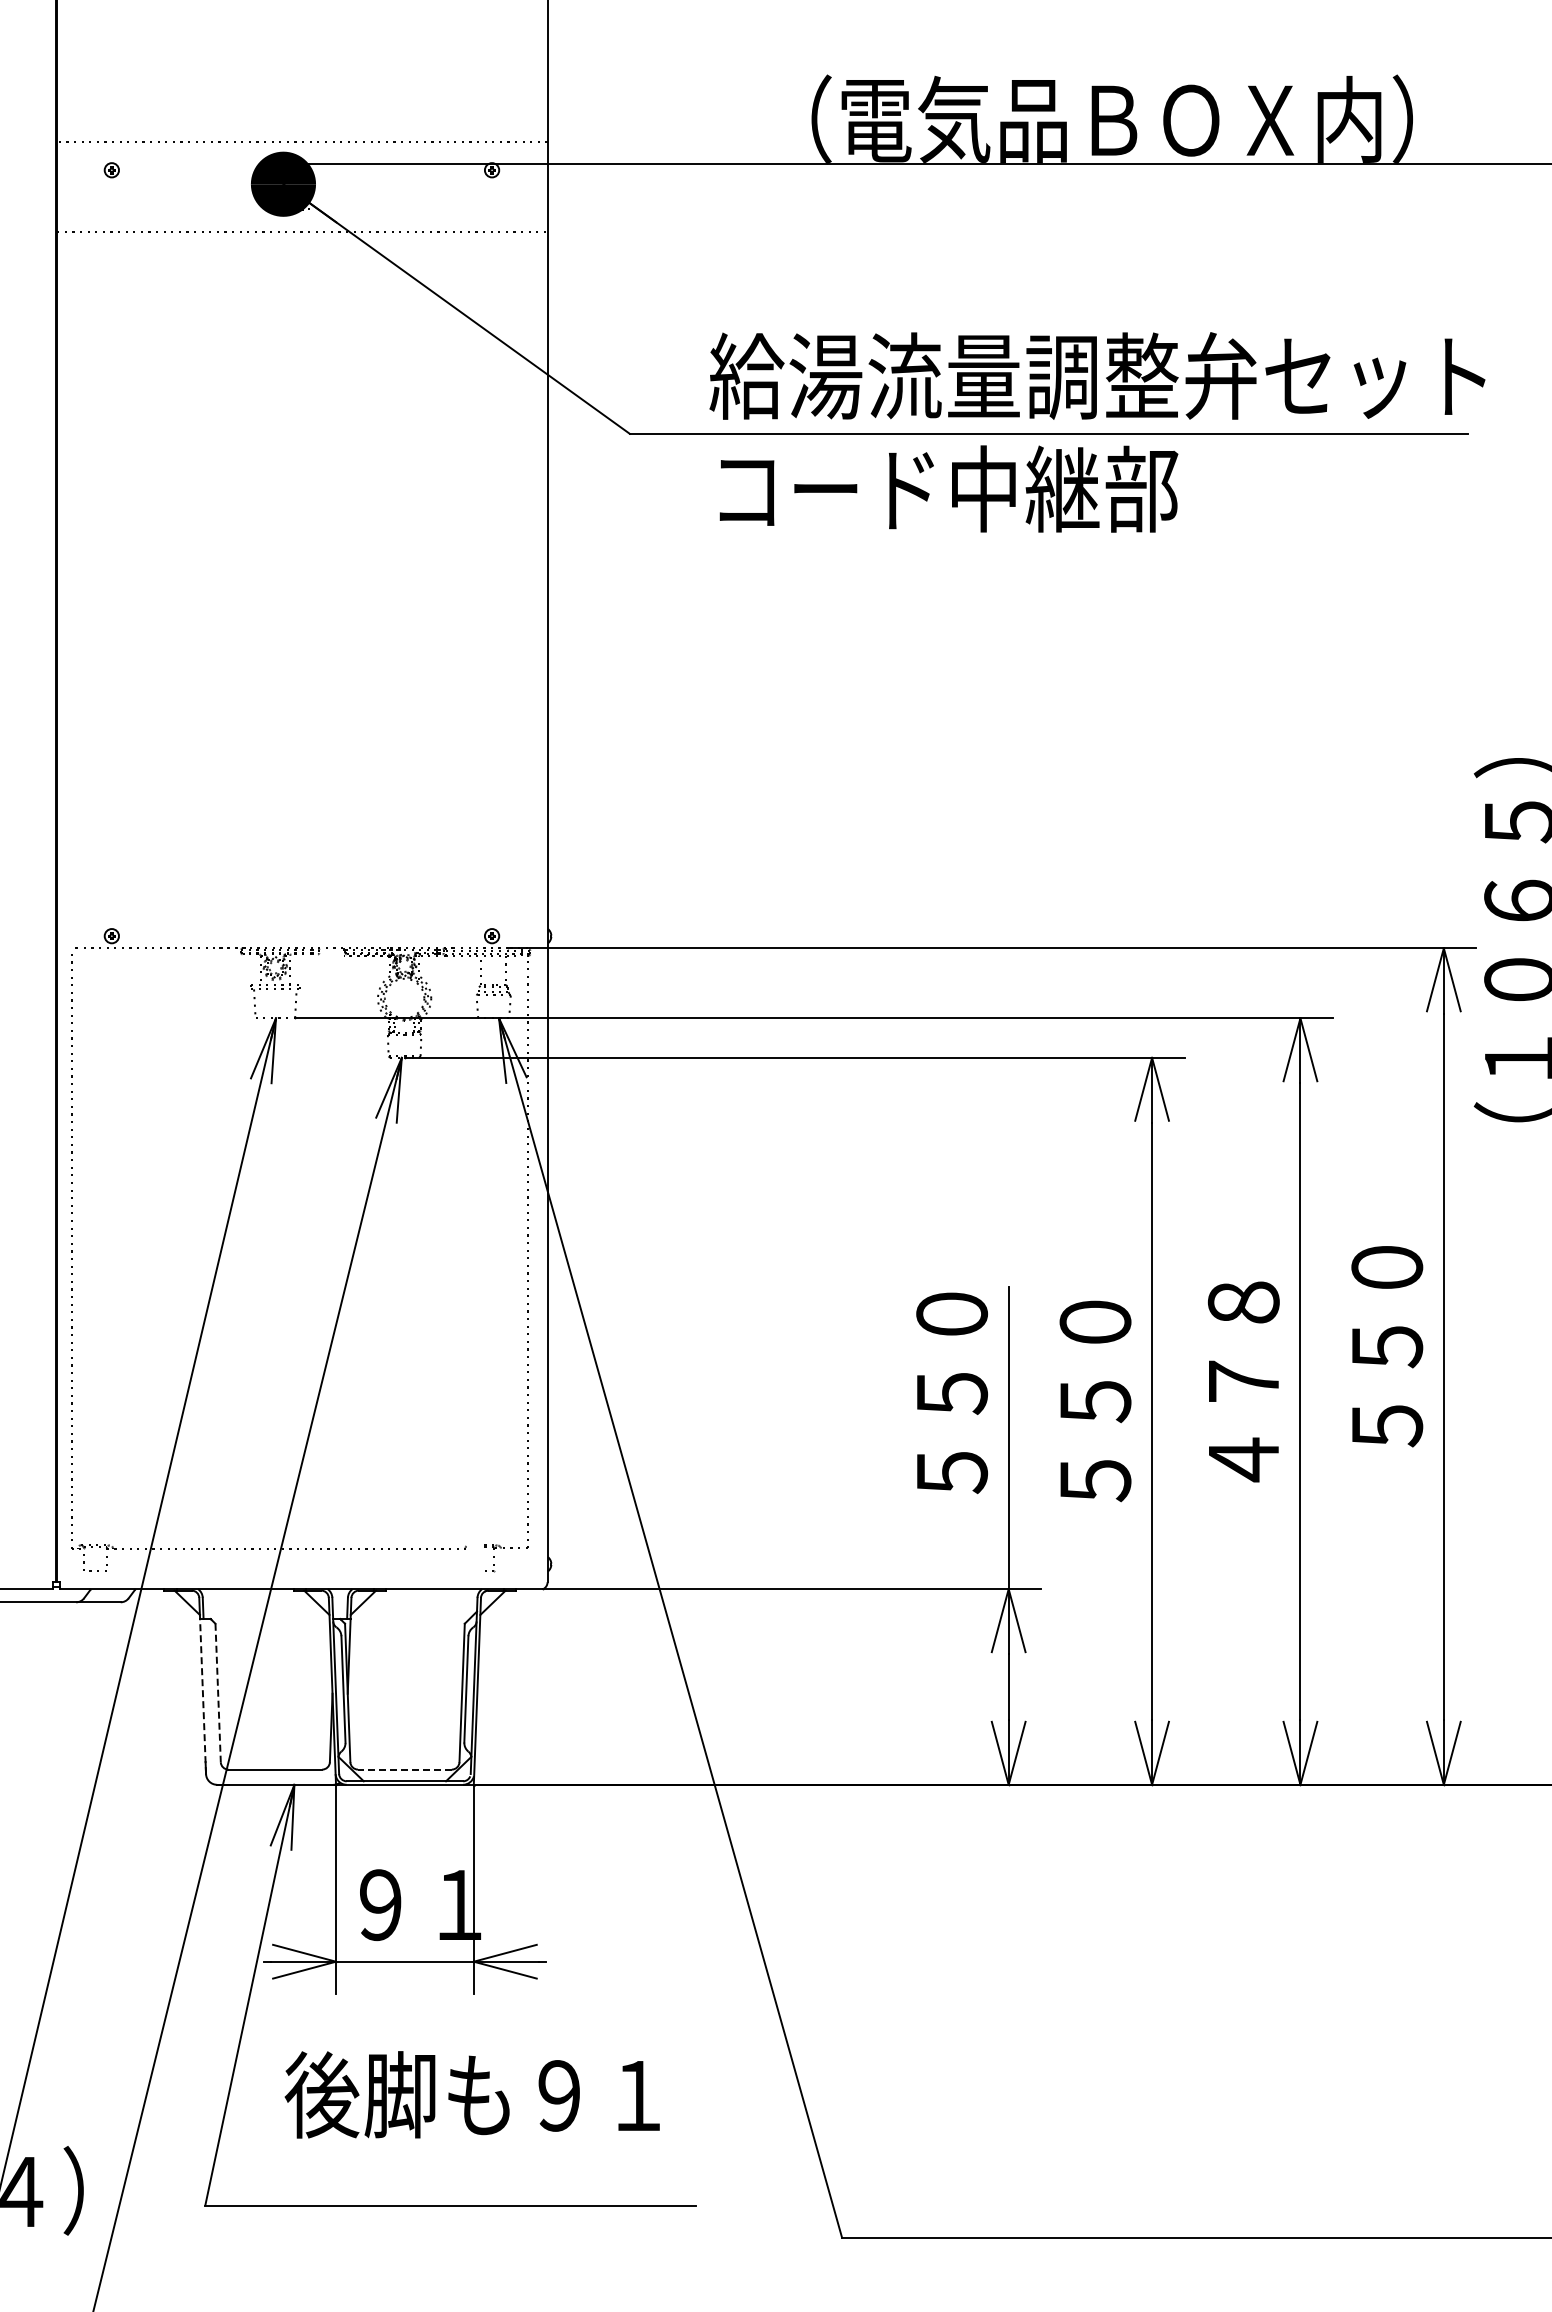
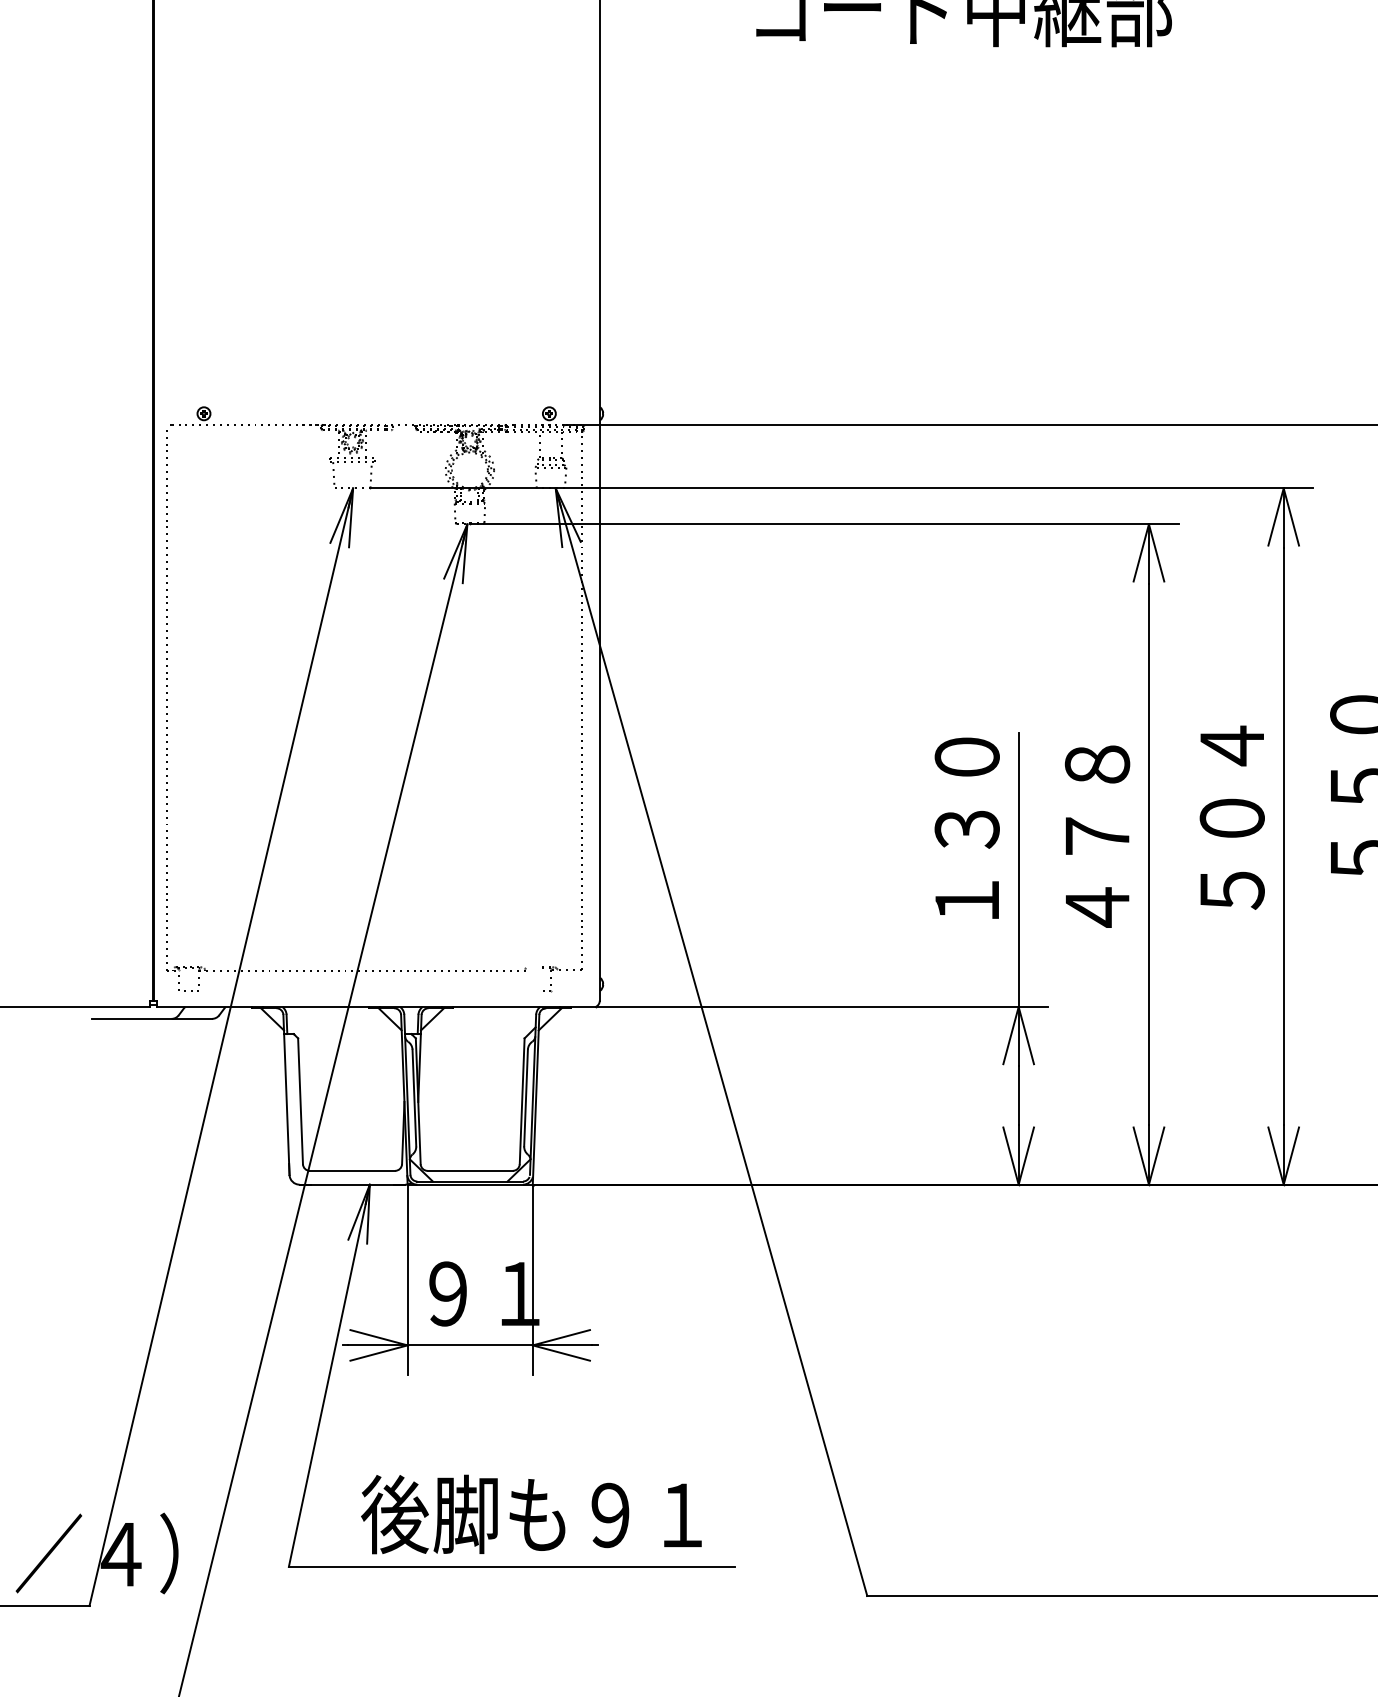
text: (1243, 1380) -> (1231, 817), ４７８ -> ５０４
text: (1095, 1401) -> (1097, 836), ５５０ -> ４７８
text: (952, 1433) -> (967, 865), ５５０ -> １３０
line: (218, 1693) -> (300, 1101), dashed -> solid
line: (203, 1696) -> (287, 1104), dashed -> solid
line: (404, 1769) -> (469, 1170), dashed -> solid
text: (471, 2094) -> (530, 1514), moved

